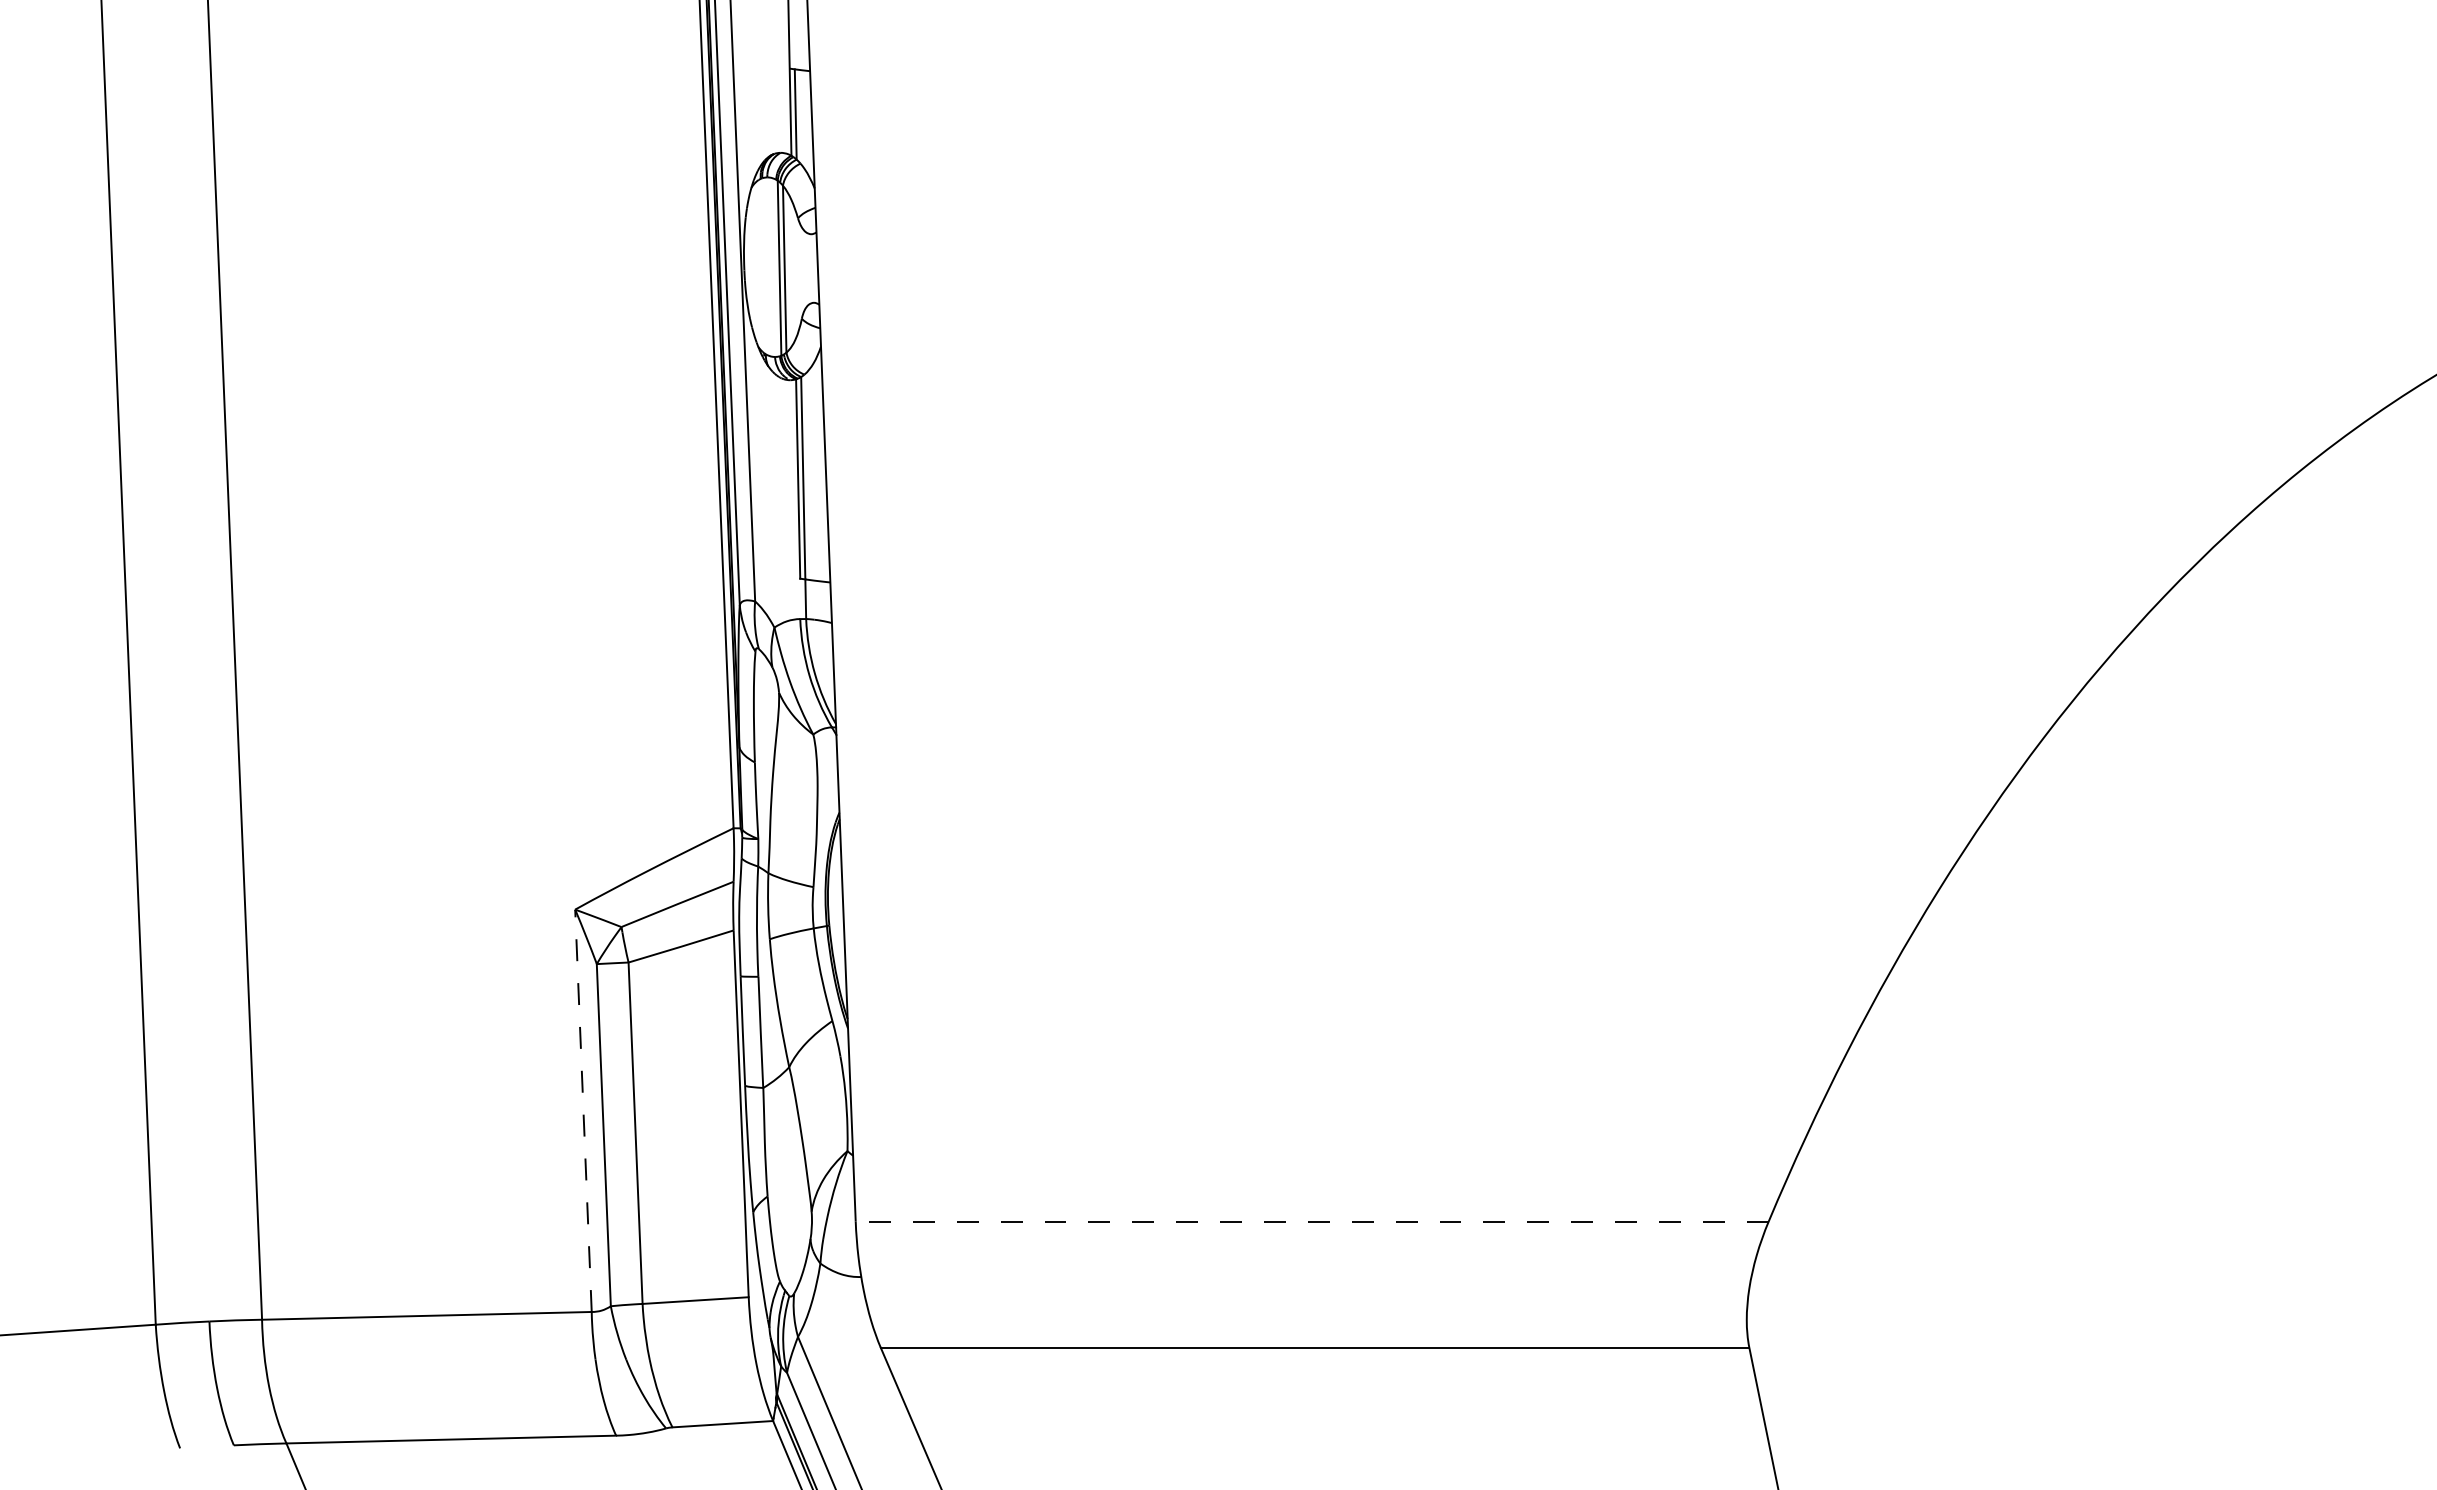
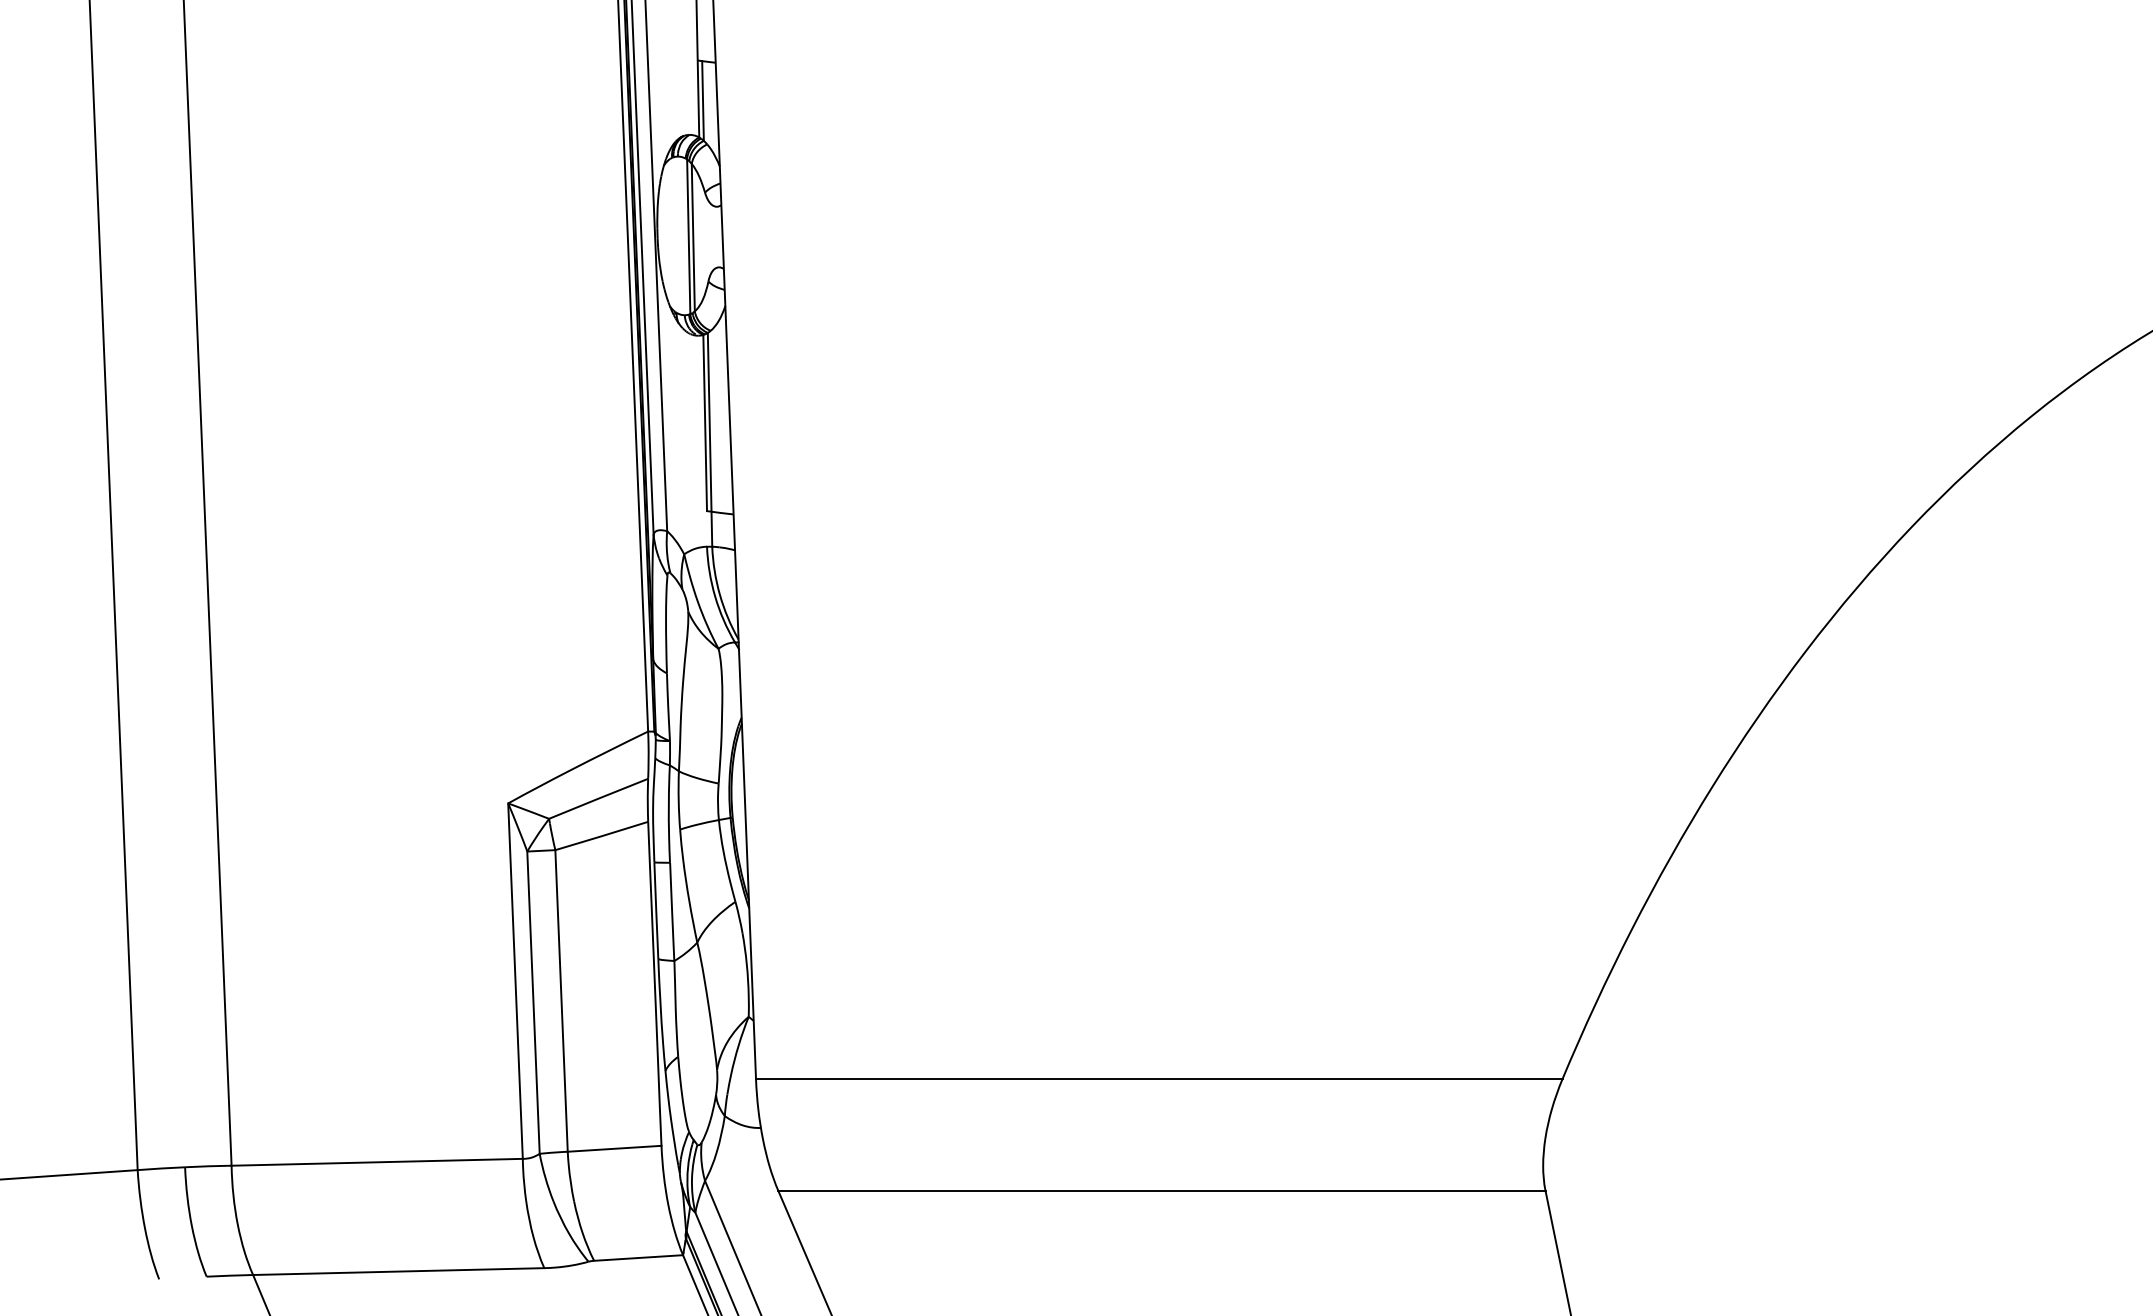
line: (583, 1110) -> (515, 980), dashed -> solid
line: (1311, 1221) -> (1158, 1078), dashed -> solid

